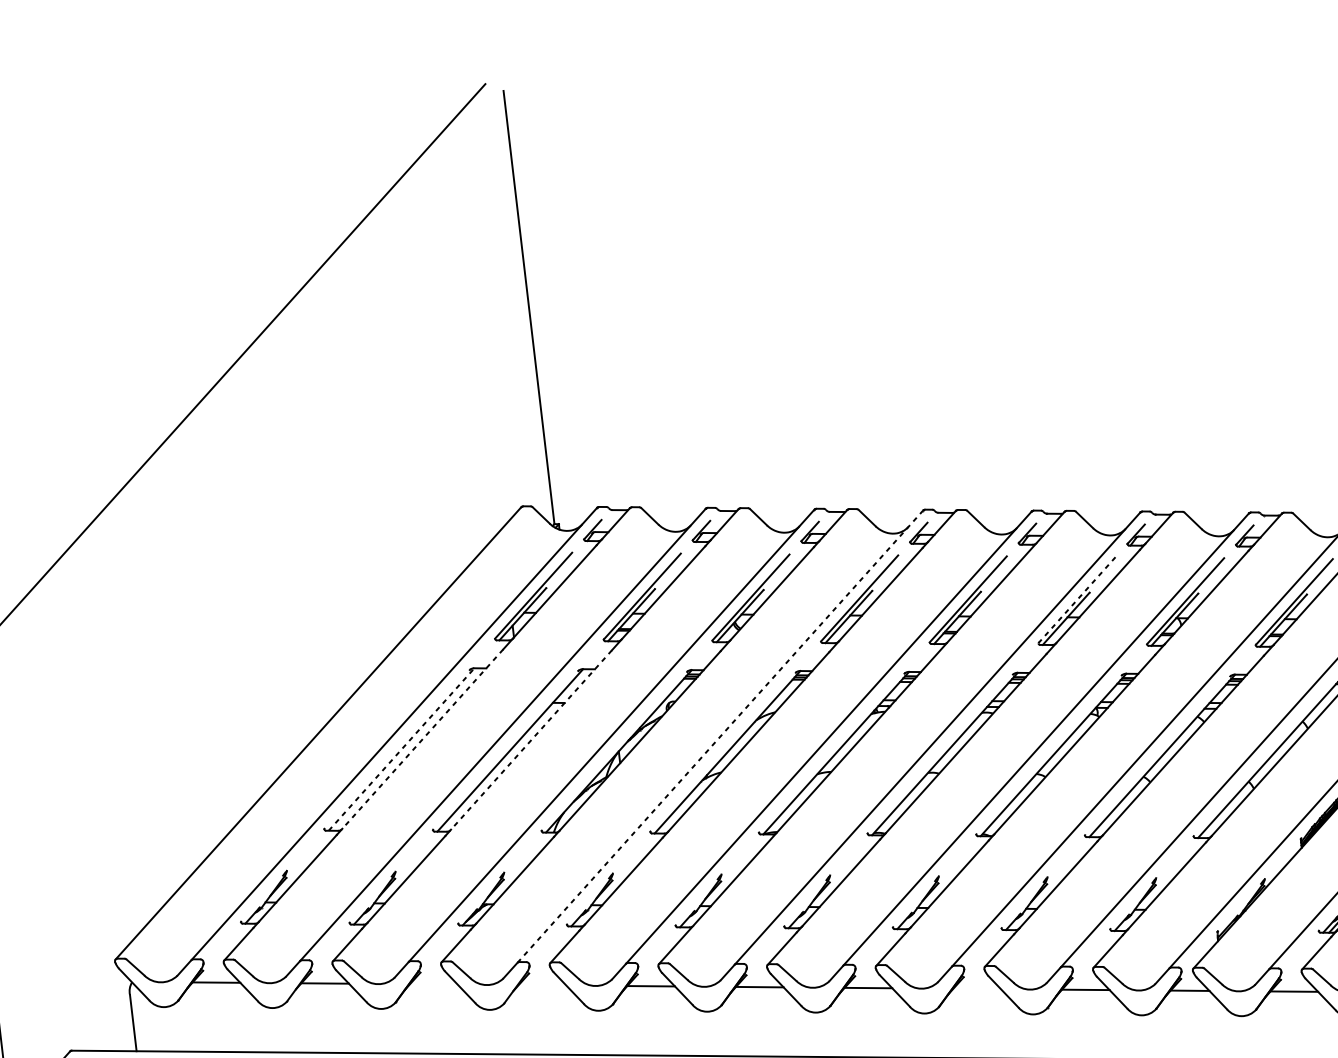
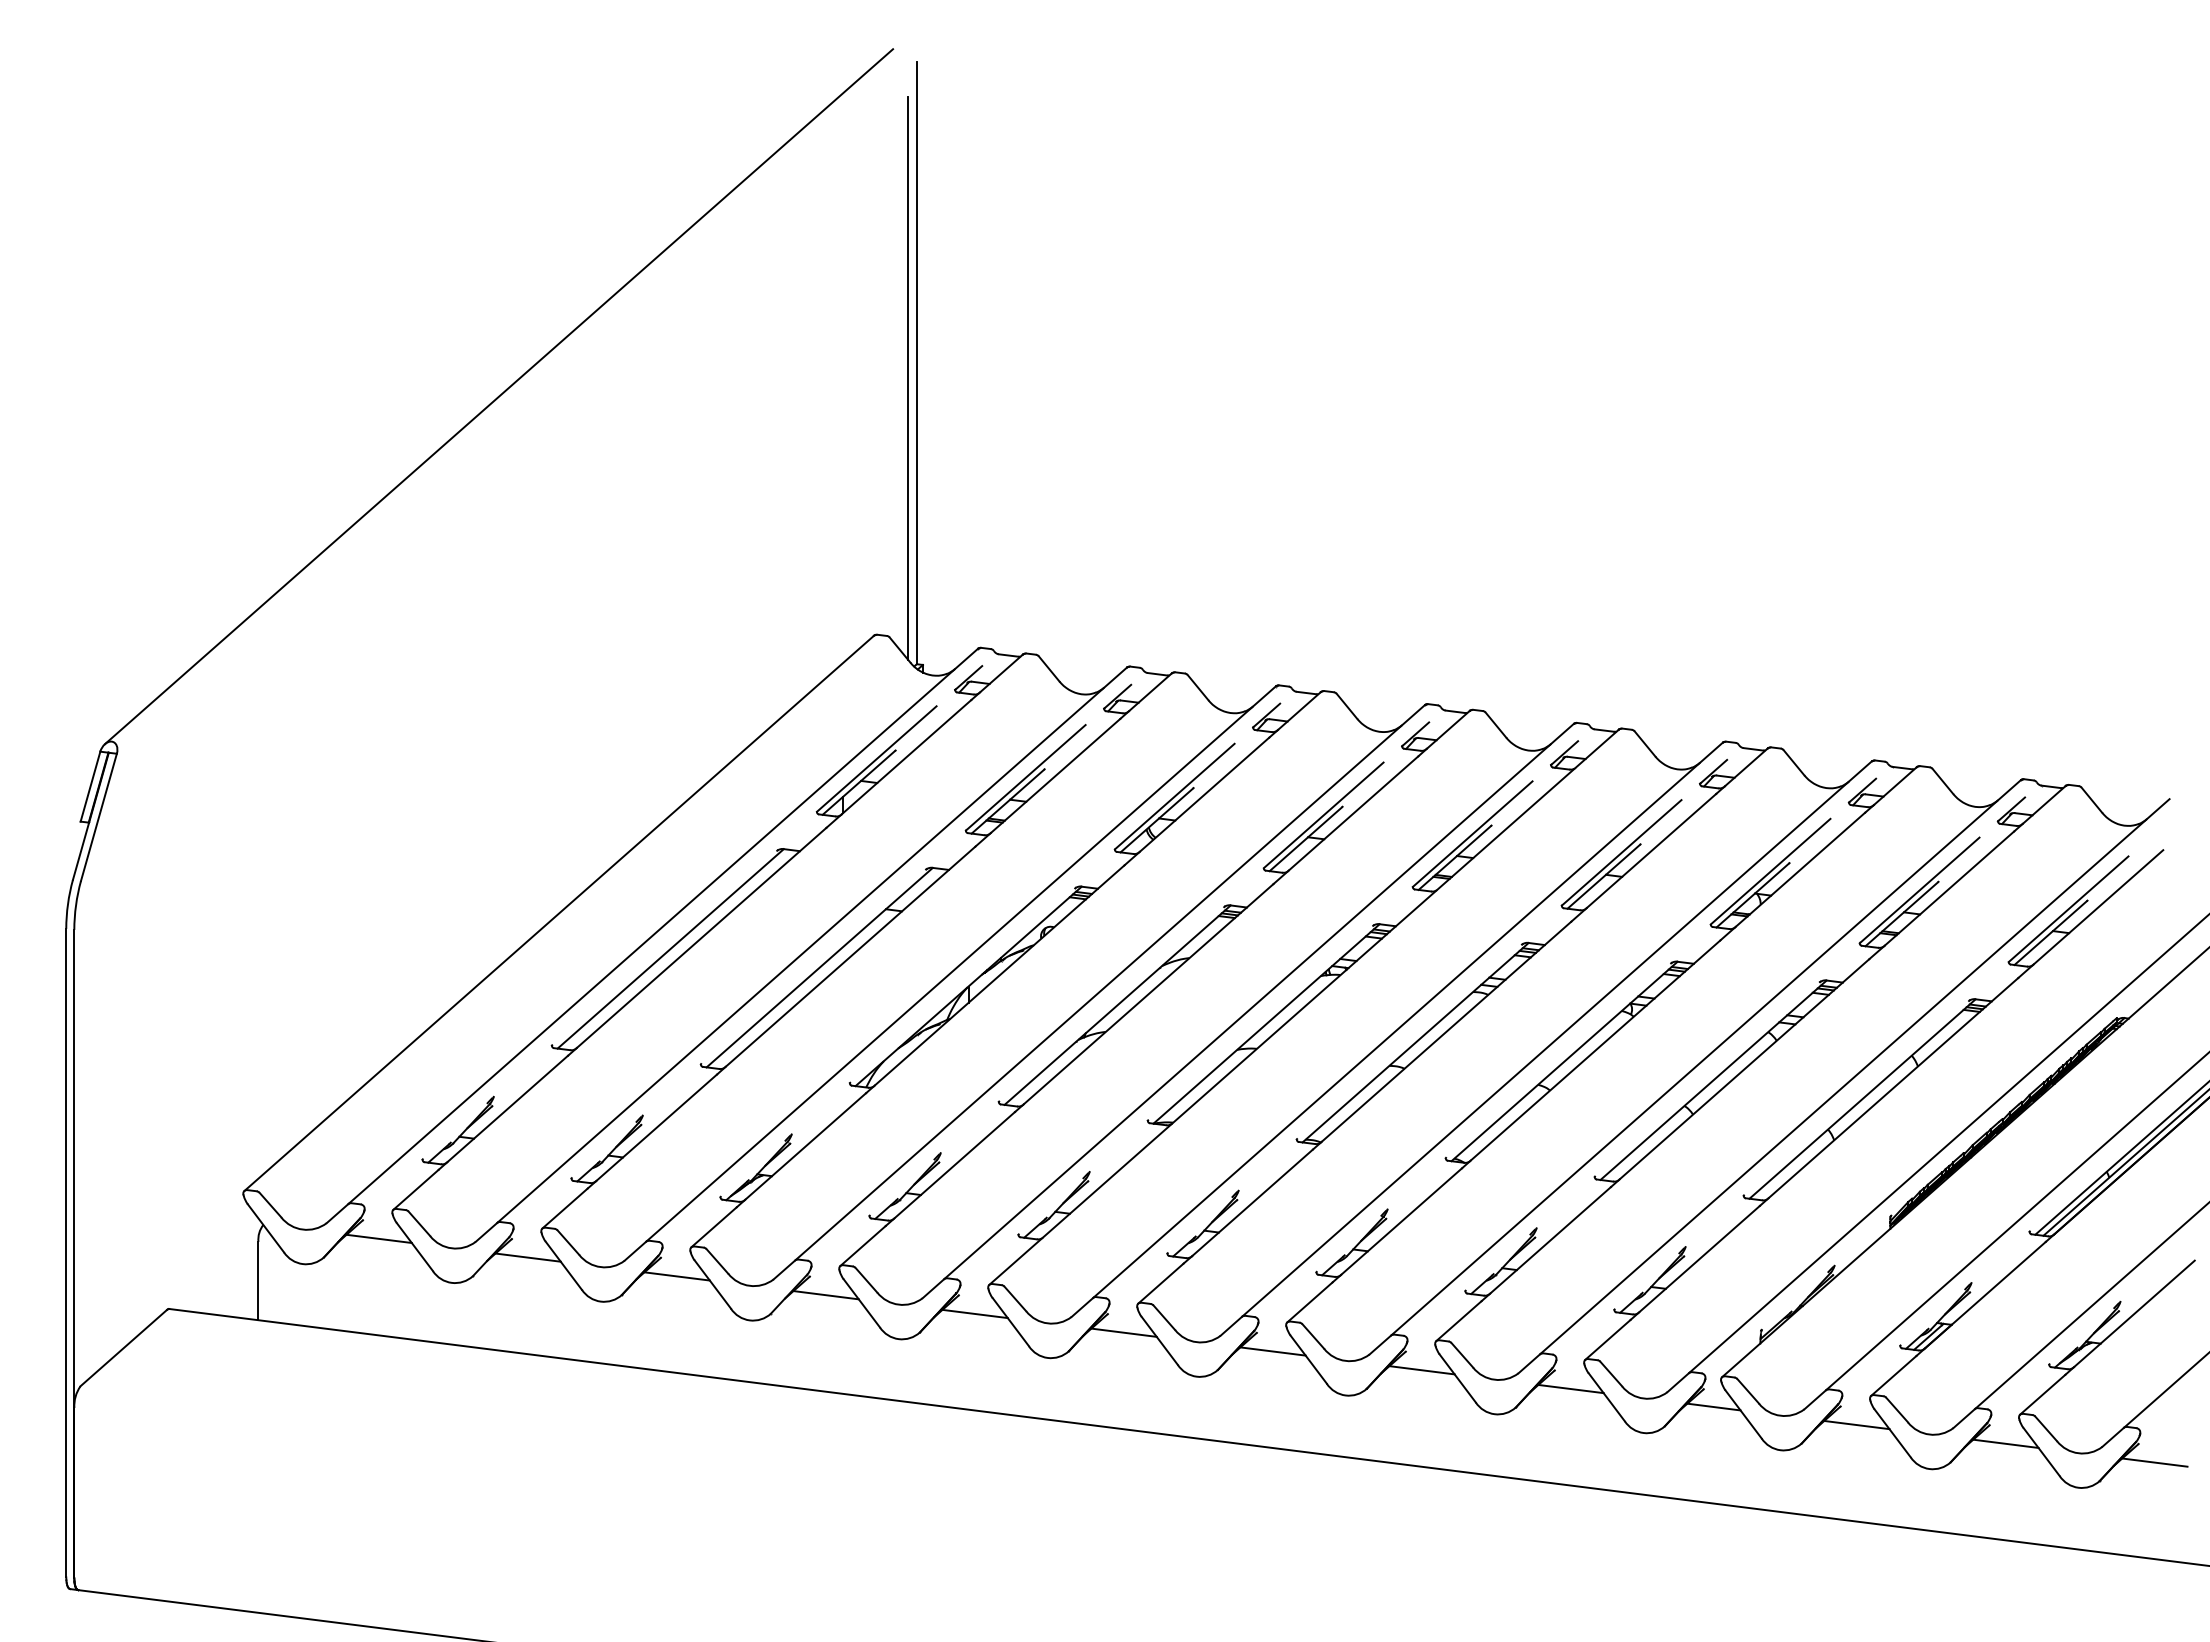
line: (524, 319) -> (908, 378), added
line: (1076, 599) -> (1621, 852), dashed -> solid
line: (720, 736) -> (1110, 982), dashed -> solid
line: (422, 739) -> (701, 938), dashed -> solid
line: (531, 739) -> (850, 956), dashed -> solid
line: (401, 749) -> (670, 948), dashed -> solid
line: (433, 984) -> (676, 1276), added
line: (542, 985) -> (825, 1295), added
line: (976, 989) -> (1421, 1370), added

